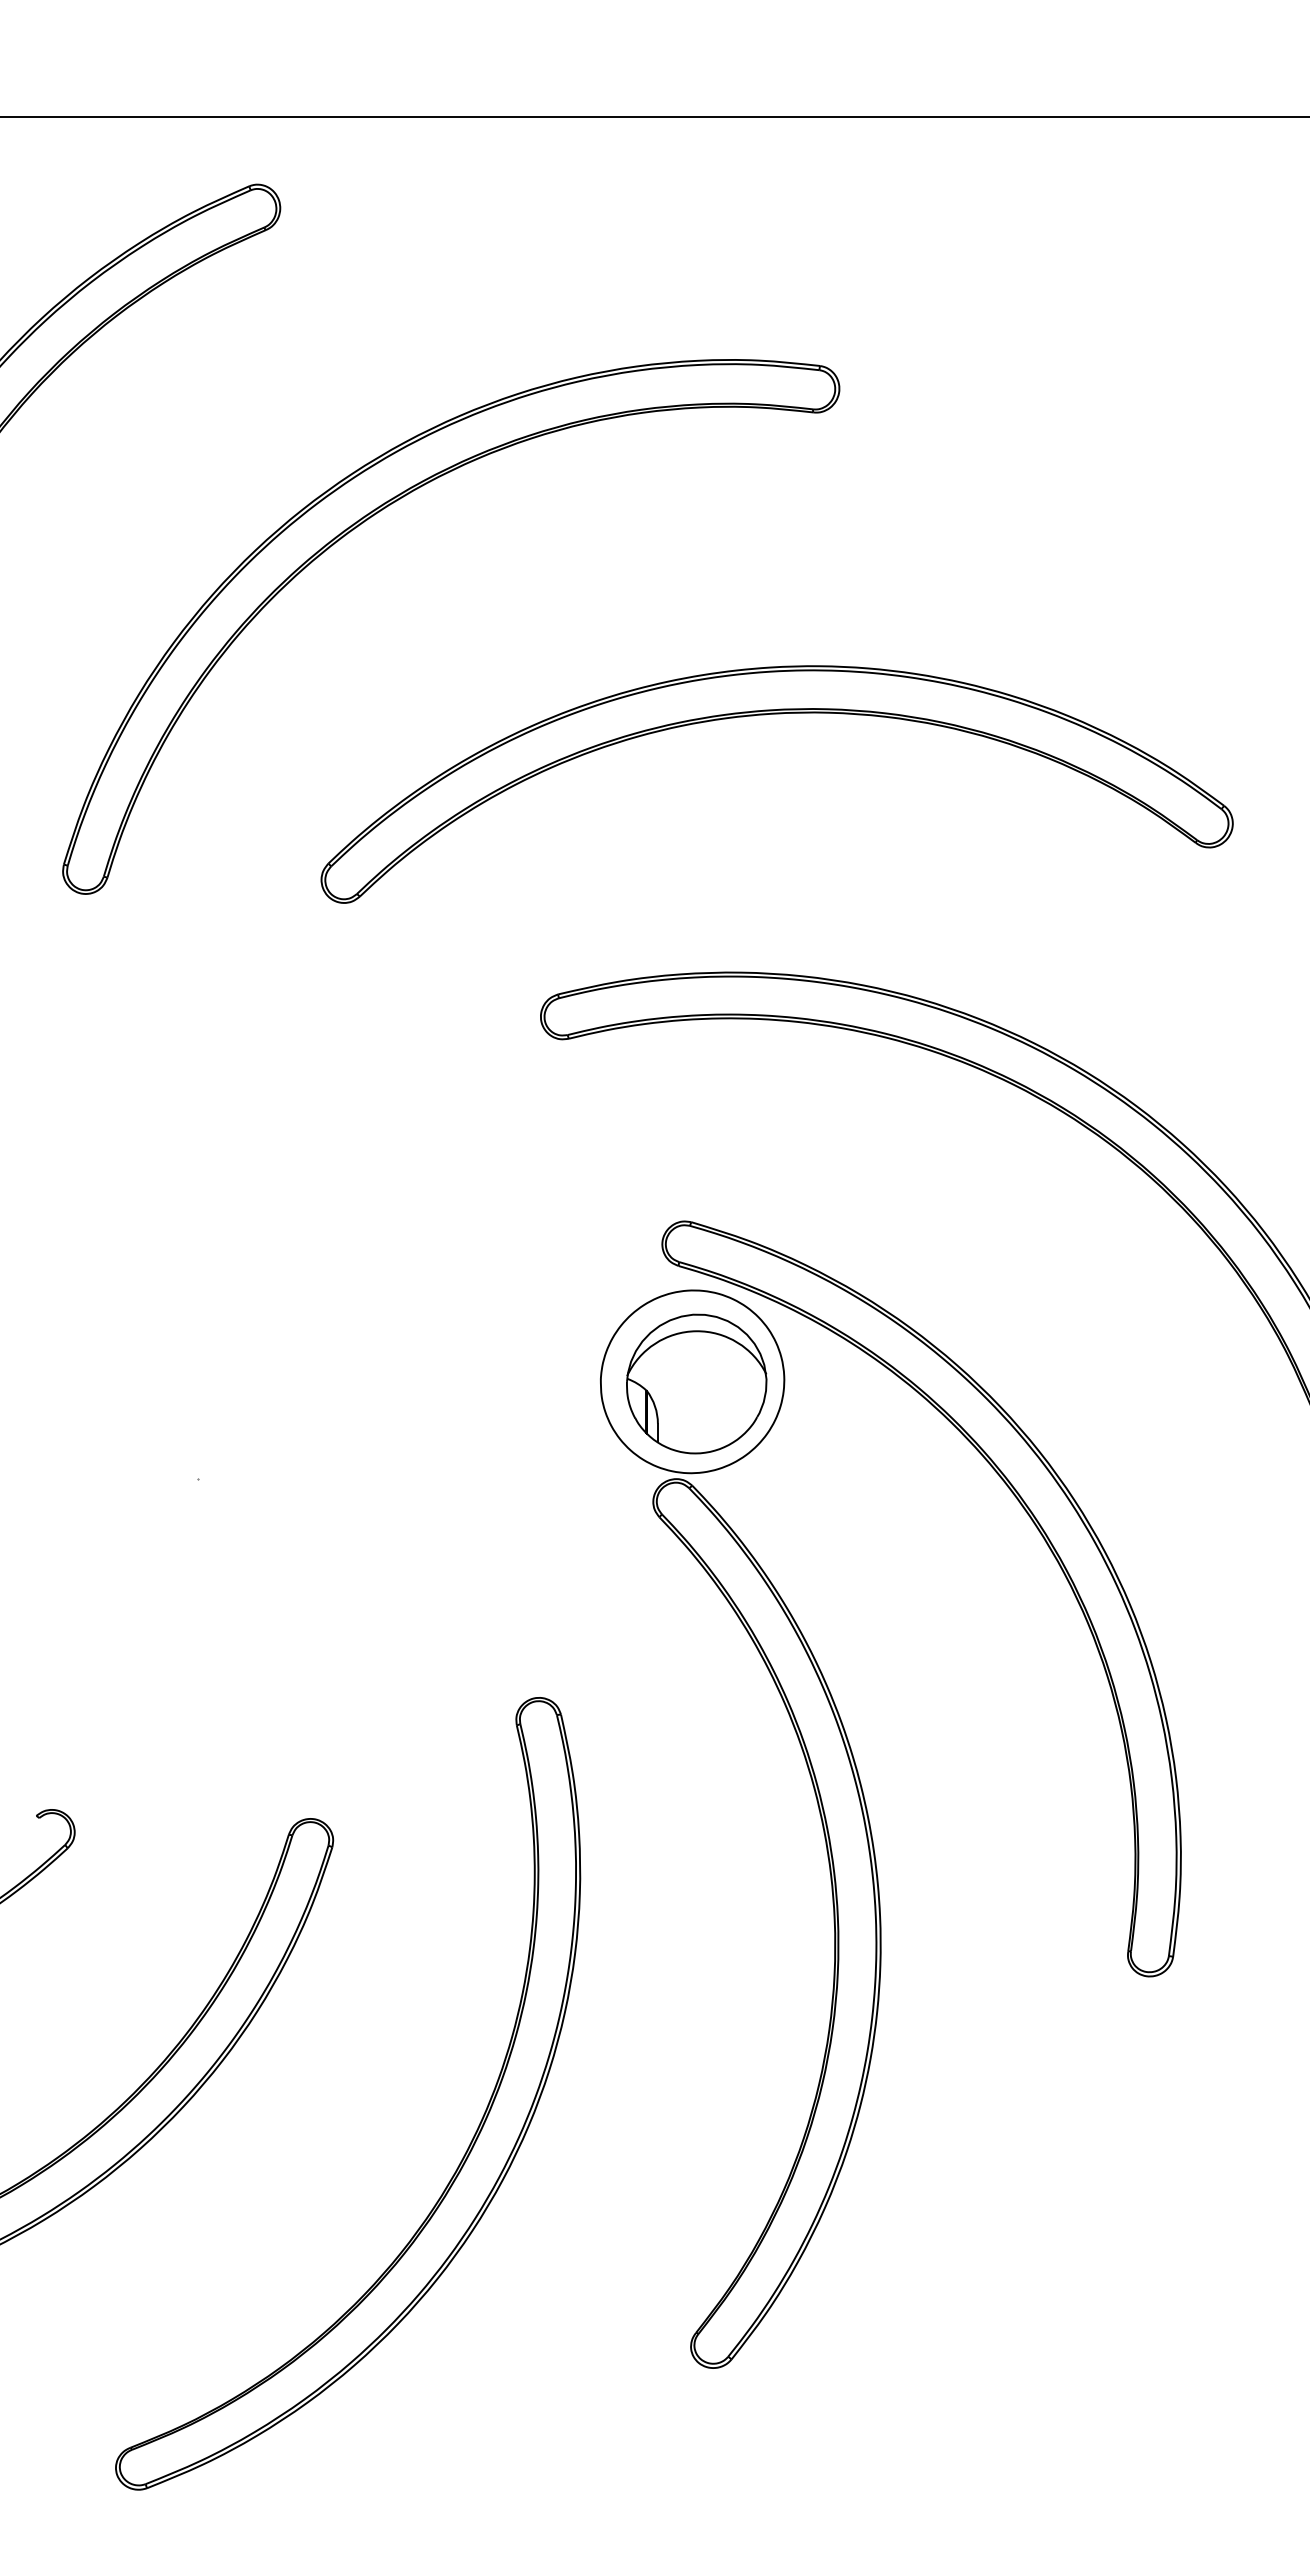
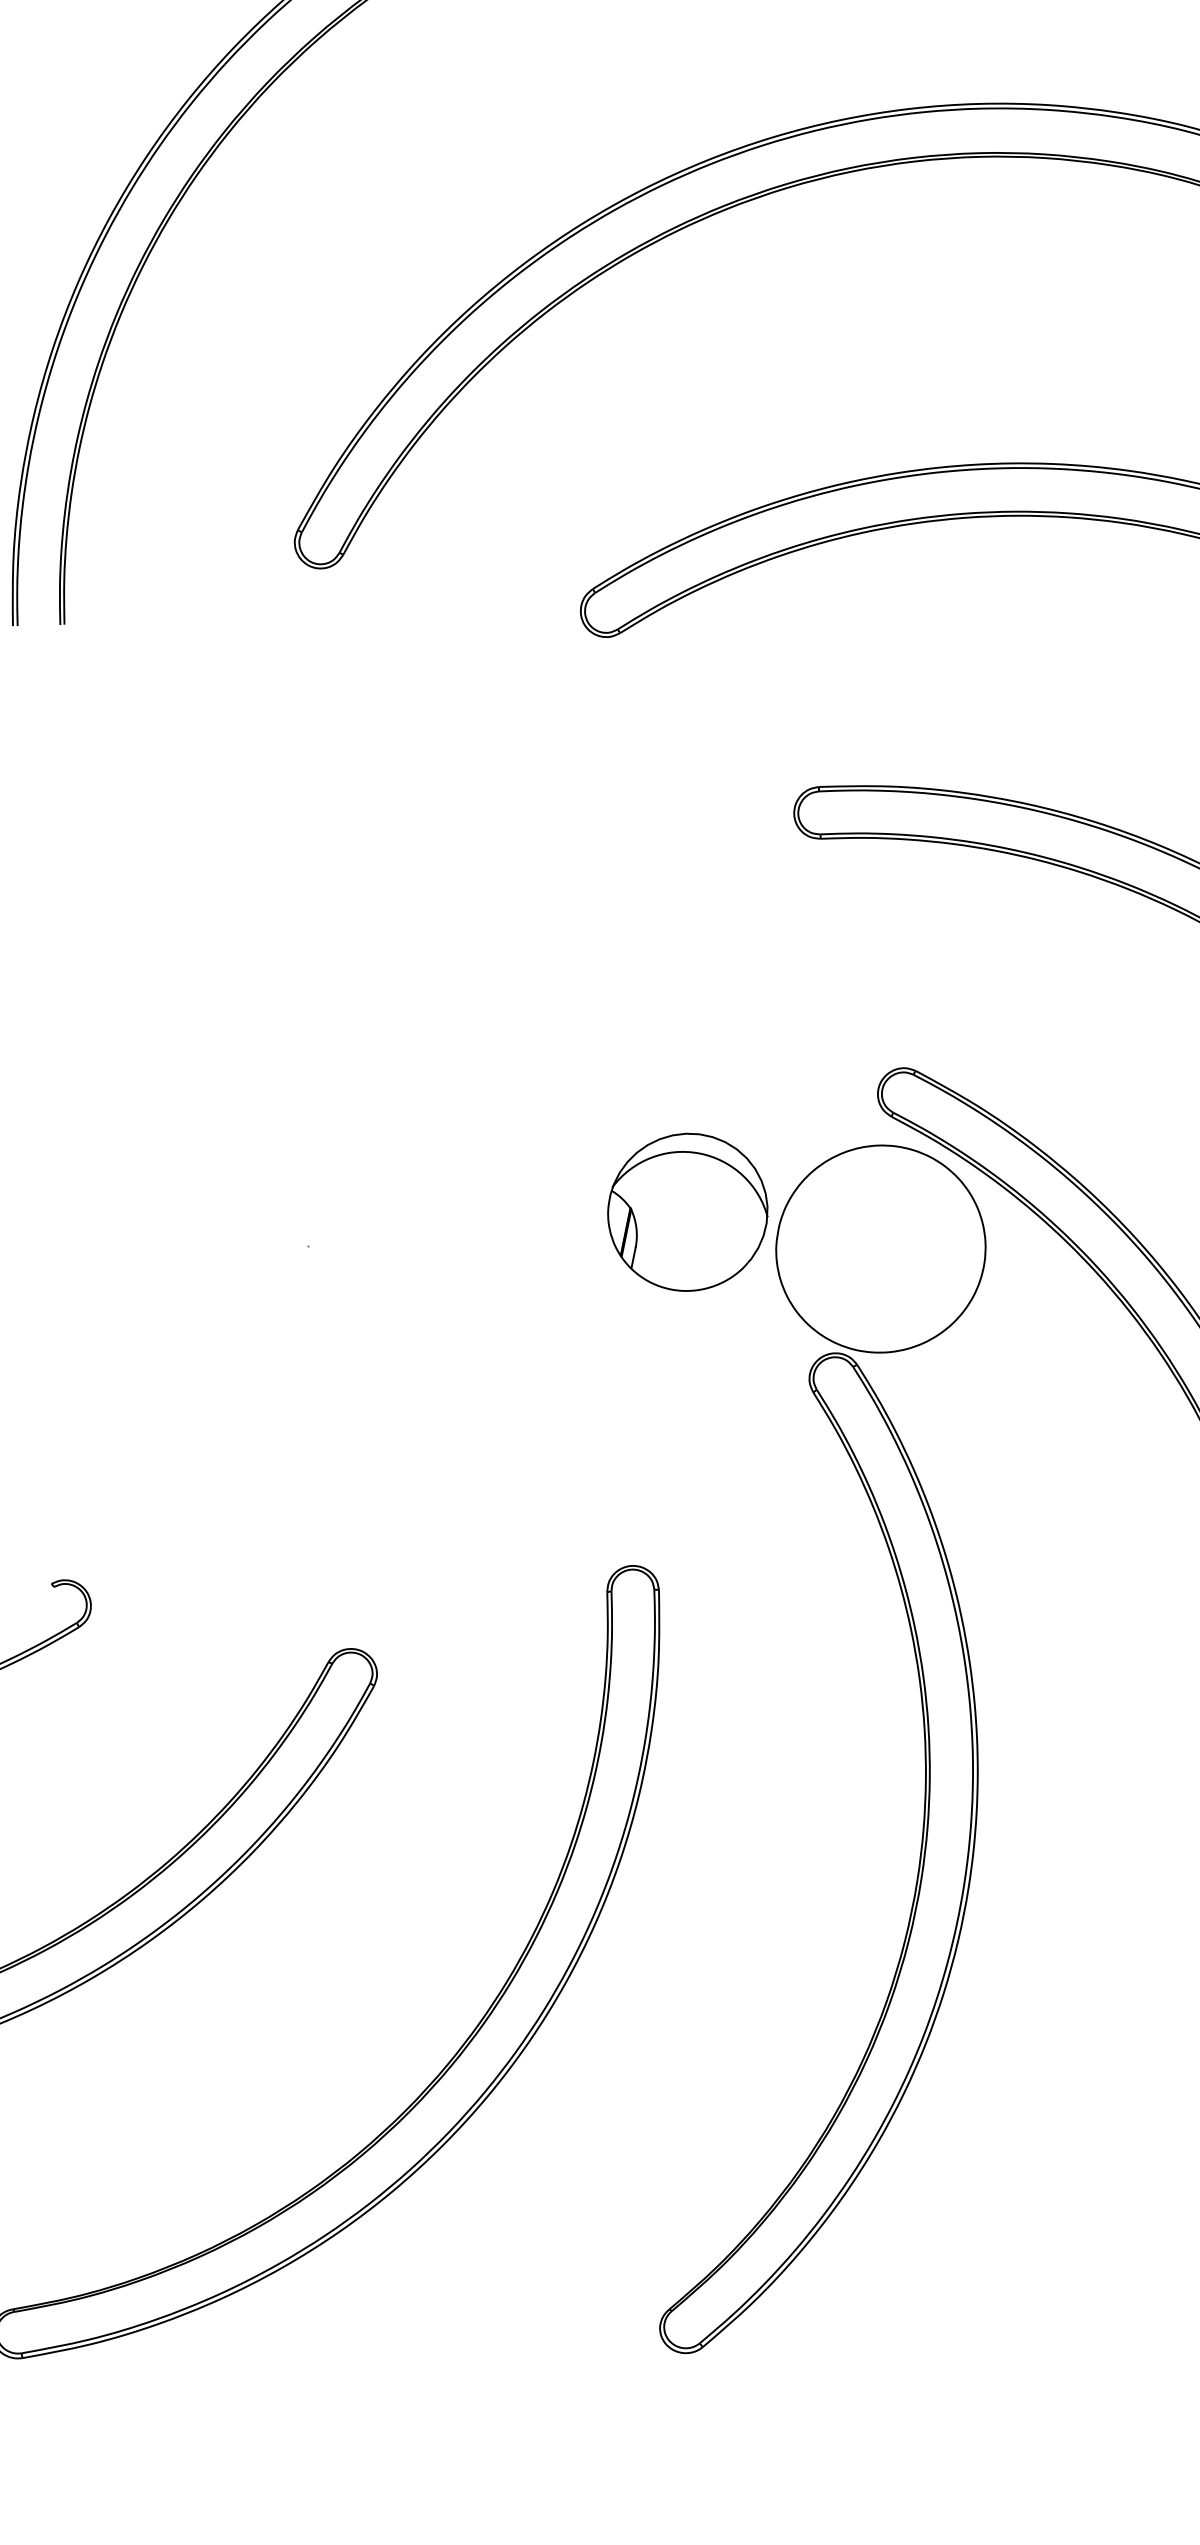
part: (696, 1383) -> (687, 1211), moved

